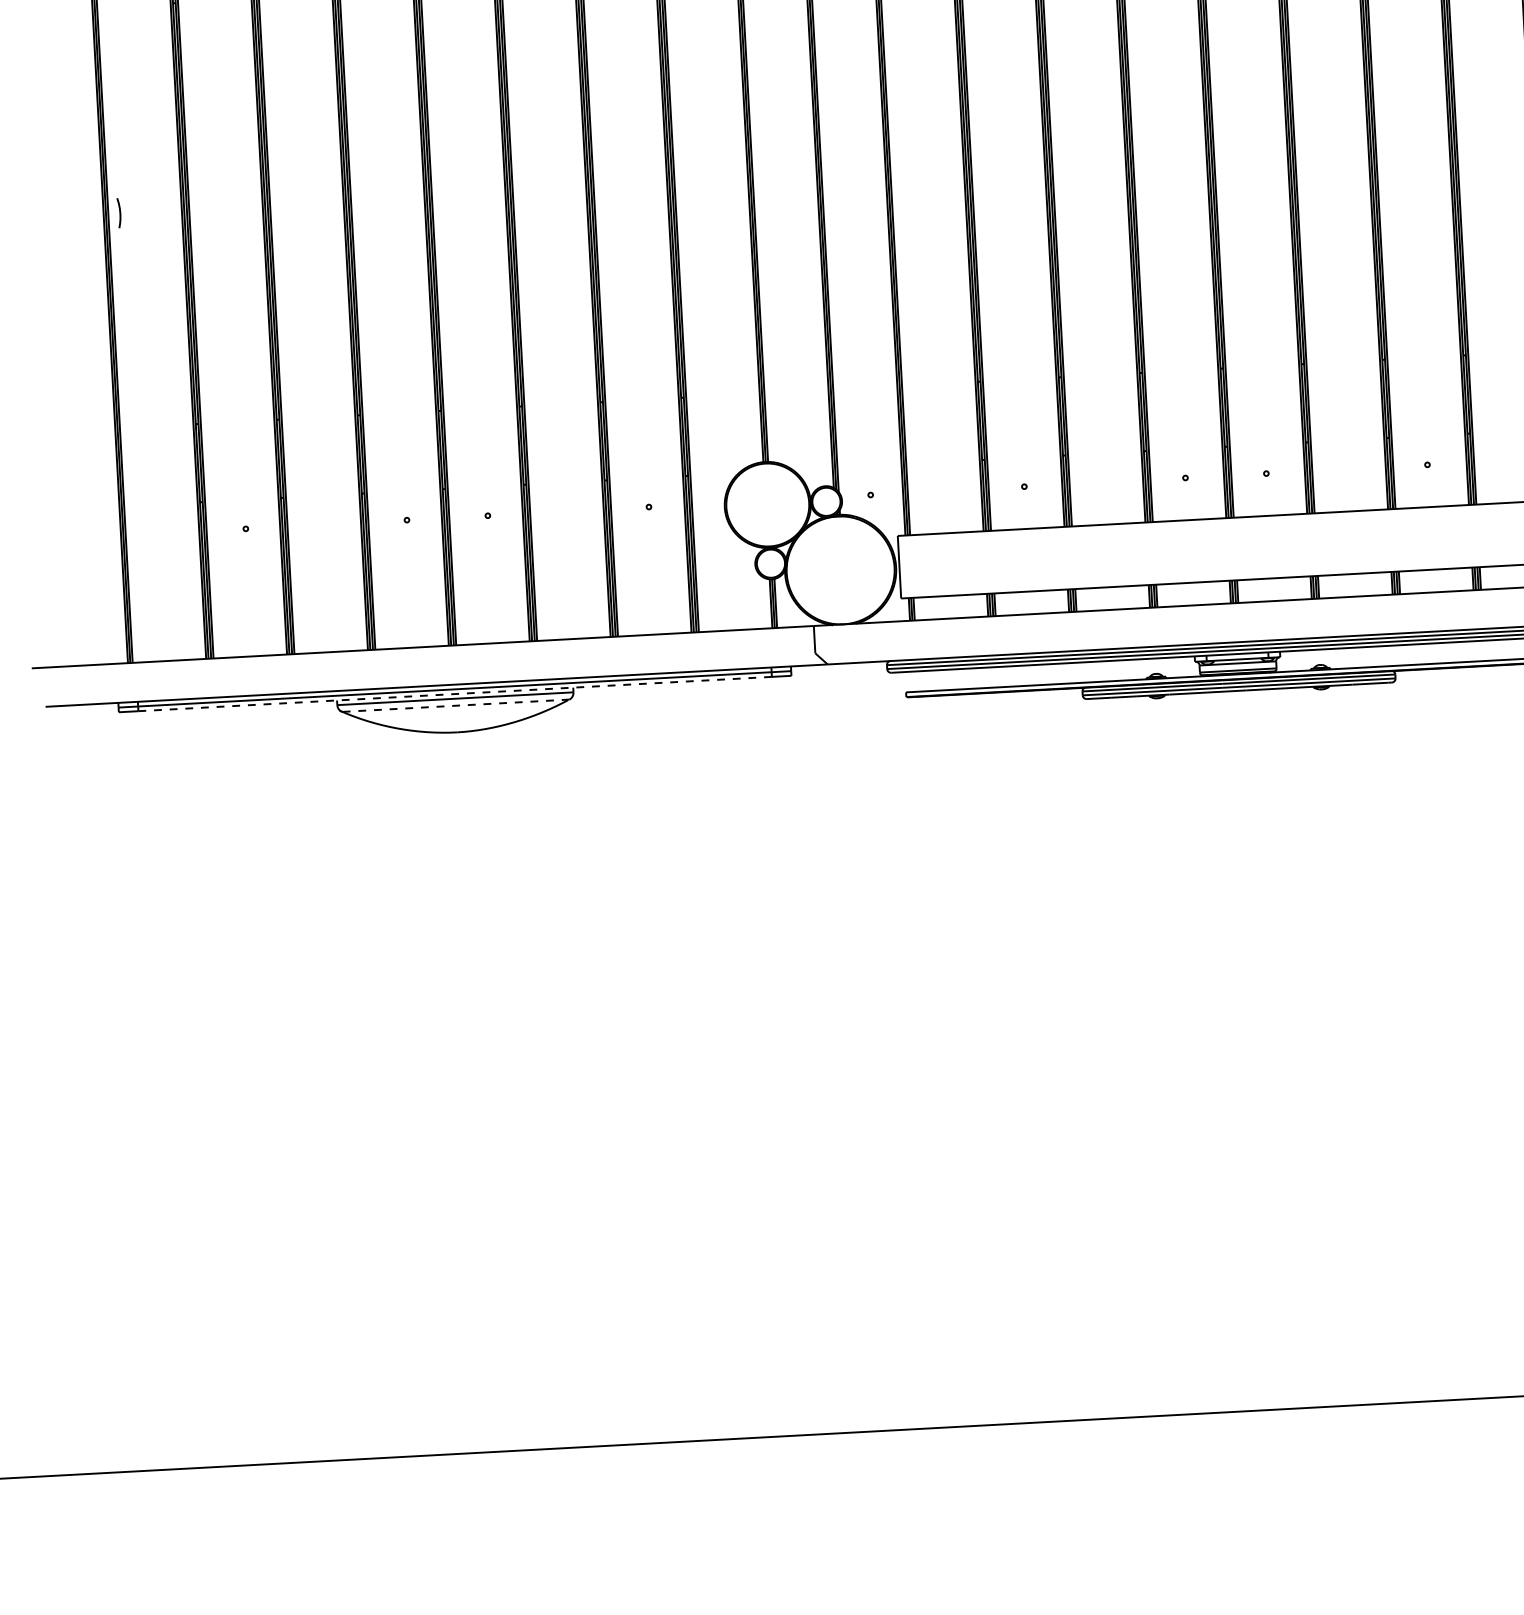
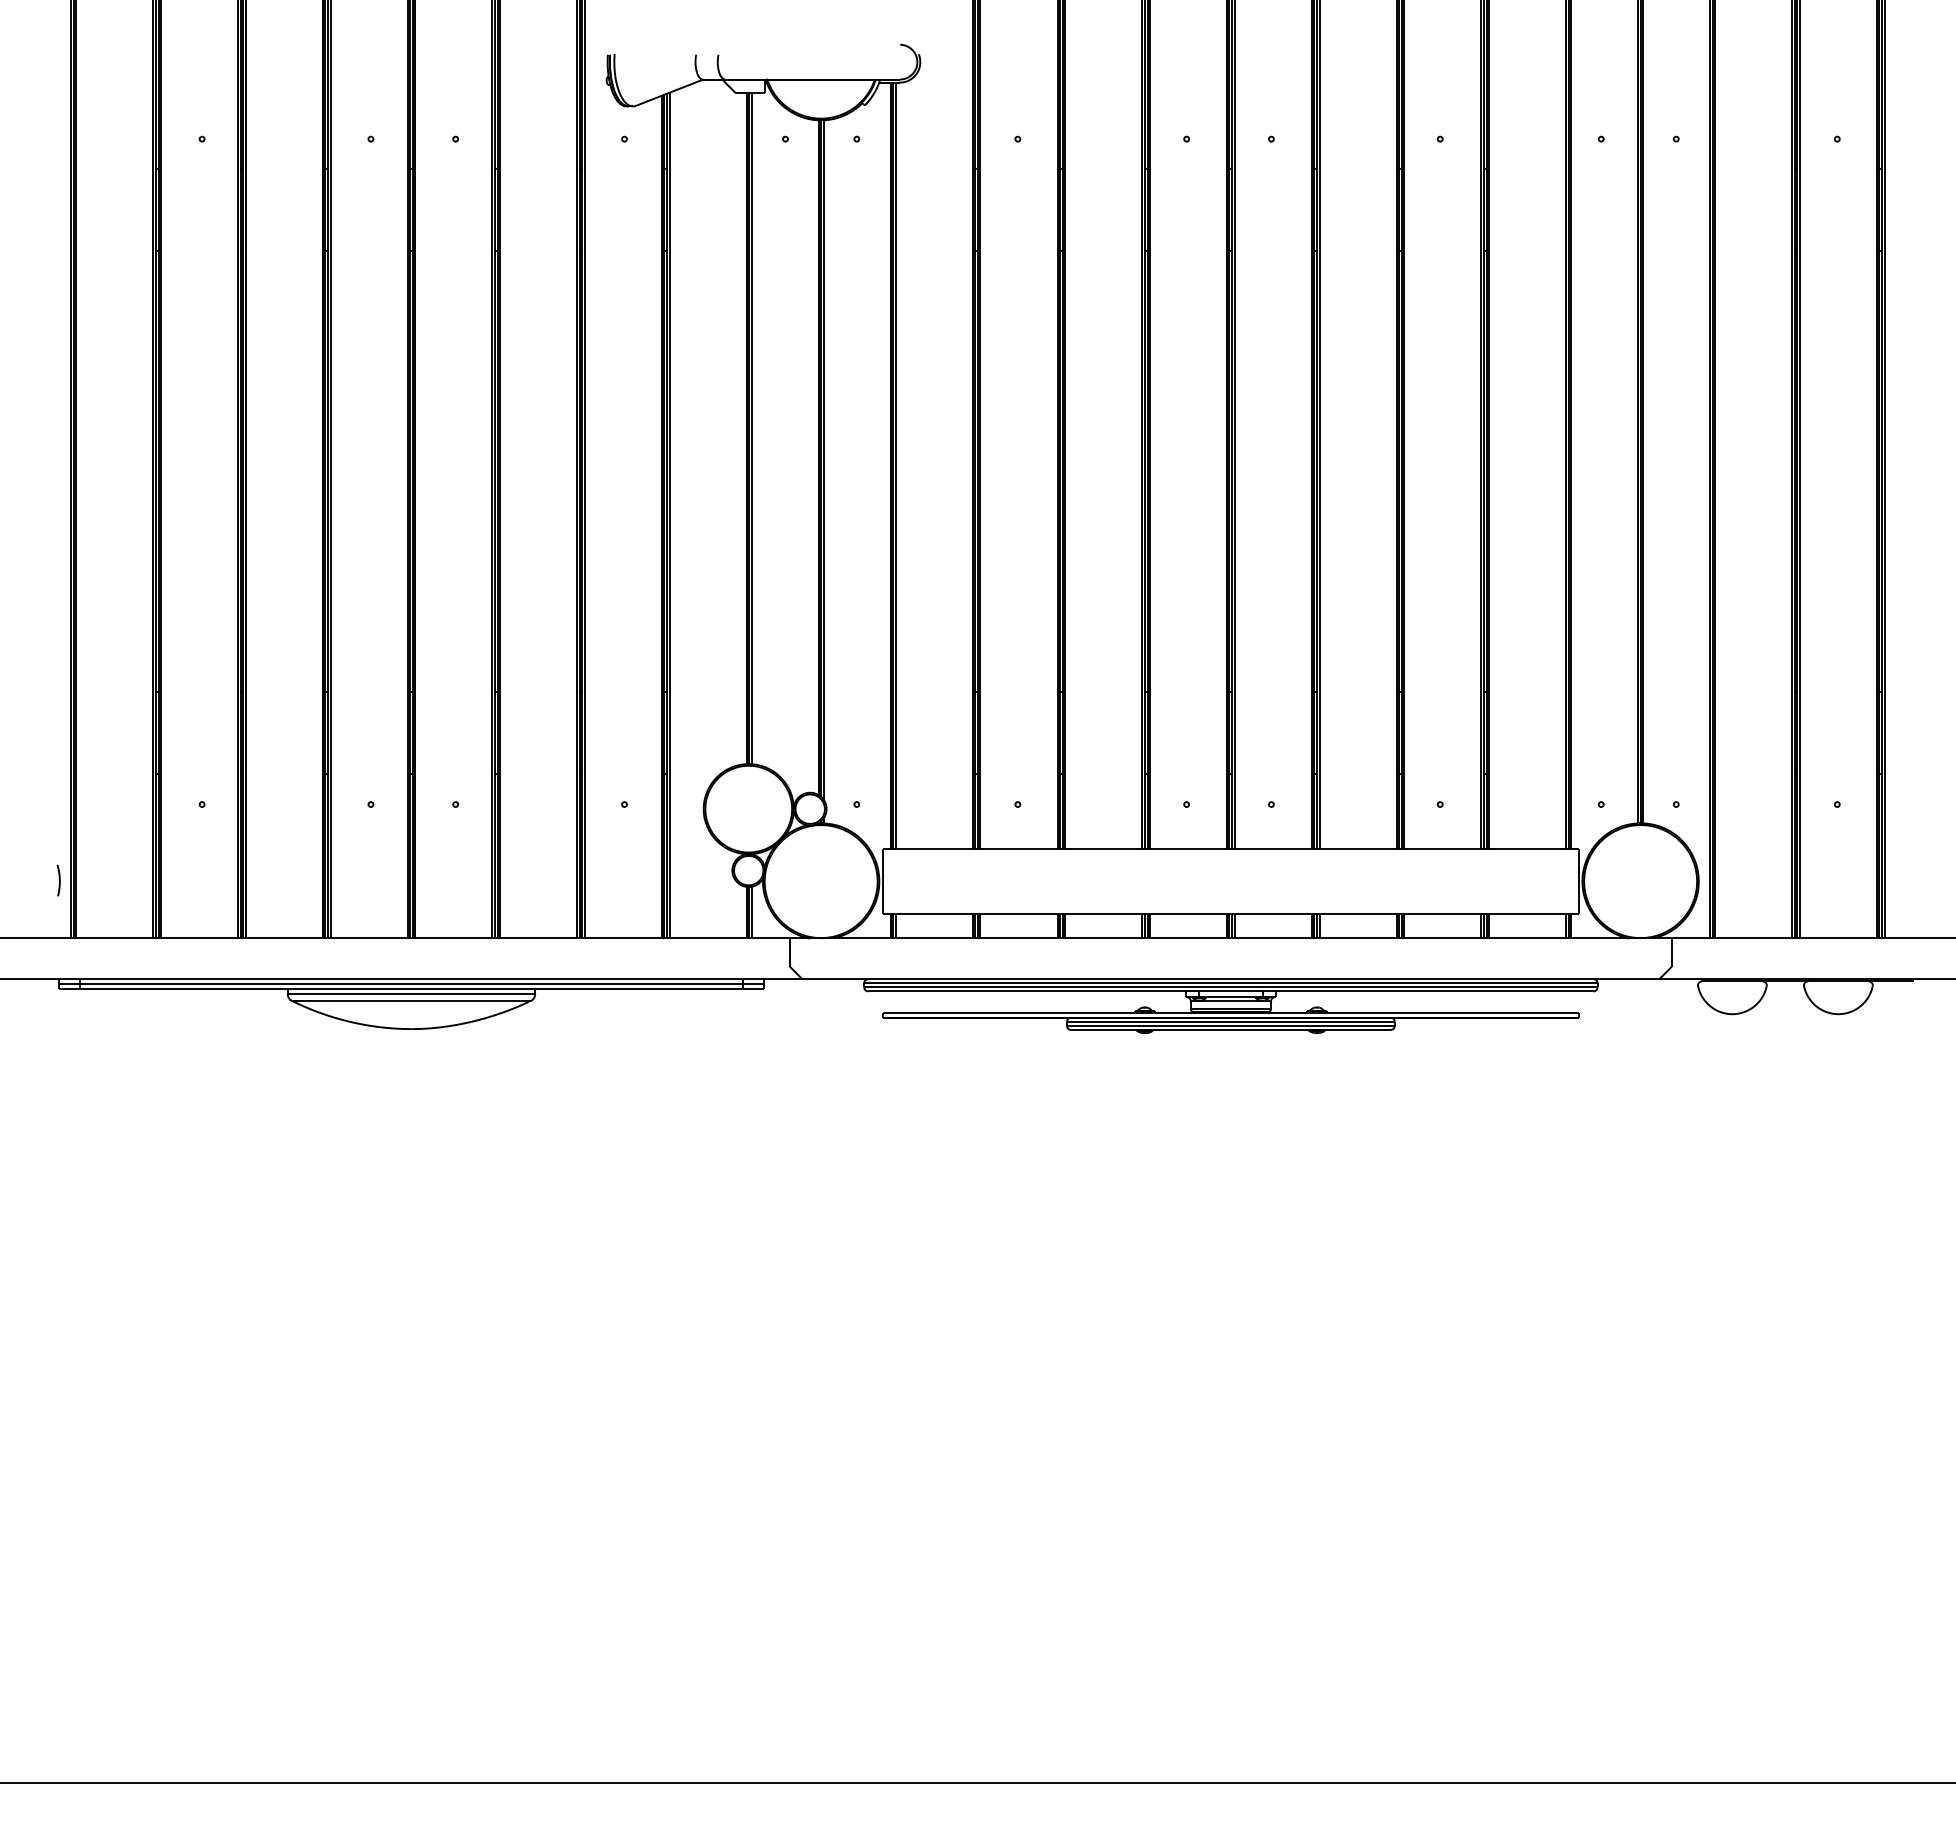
curve: (118, 212) -> (58, 879), moved
line: (455, 693) -> (411, 988), dashed -> solid
line: (454, 706) -> (410, 1001), dashed -> solid

